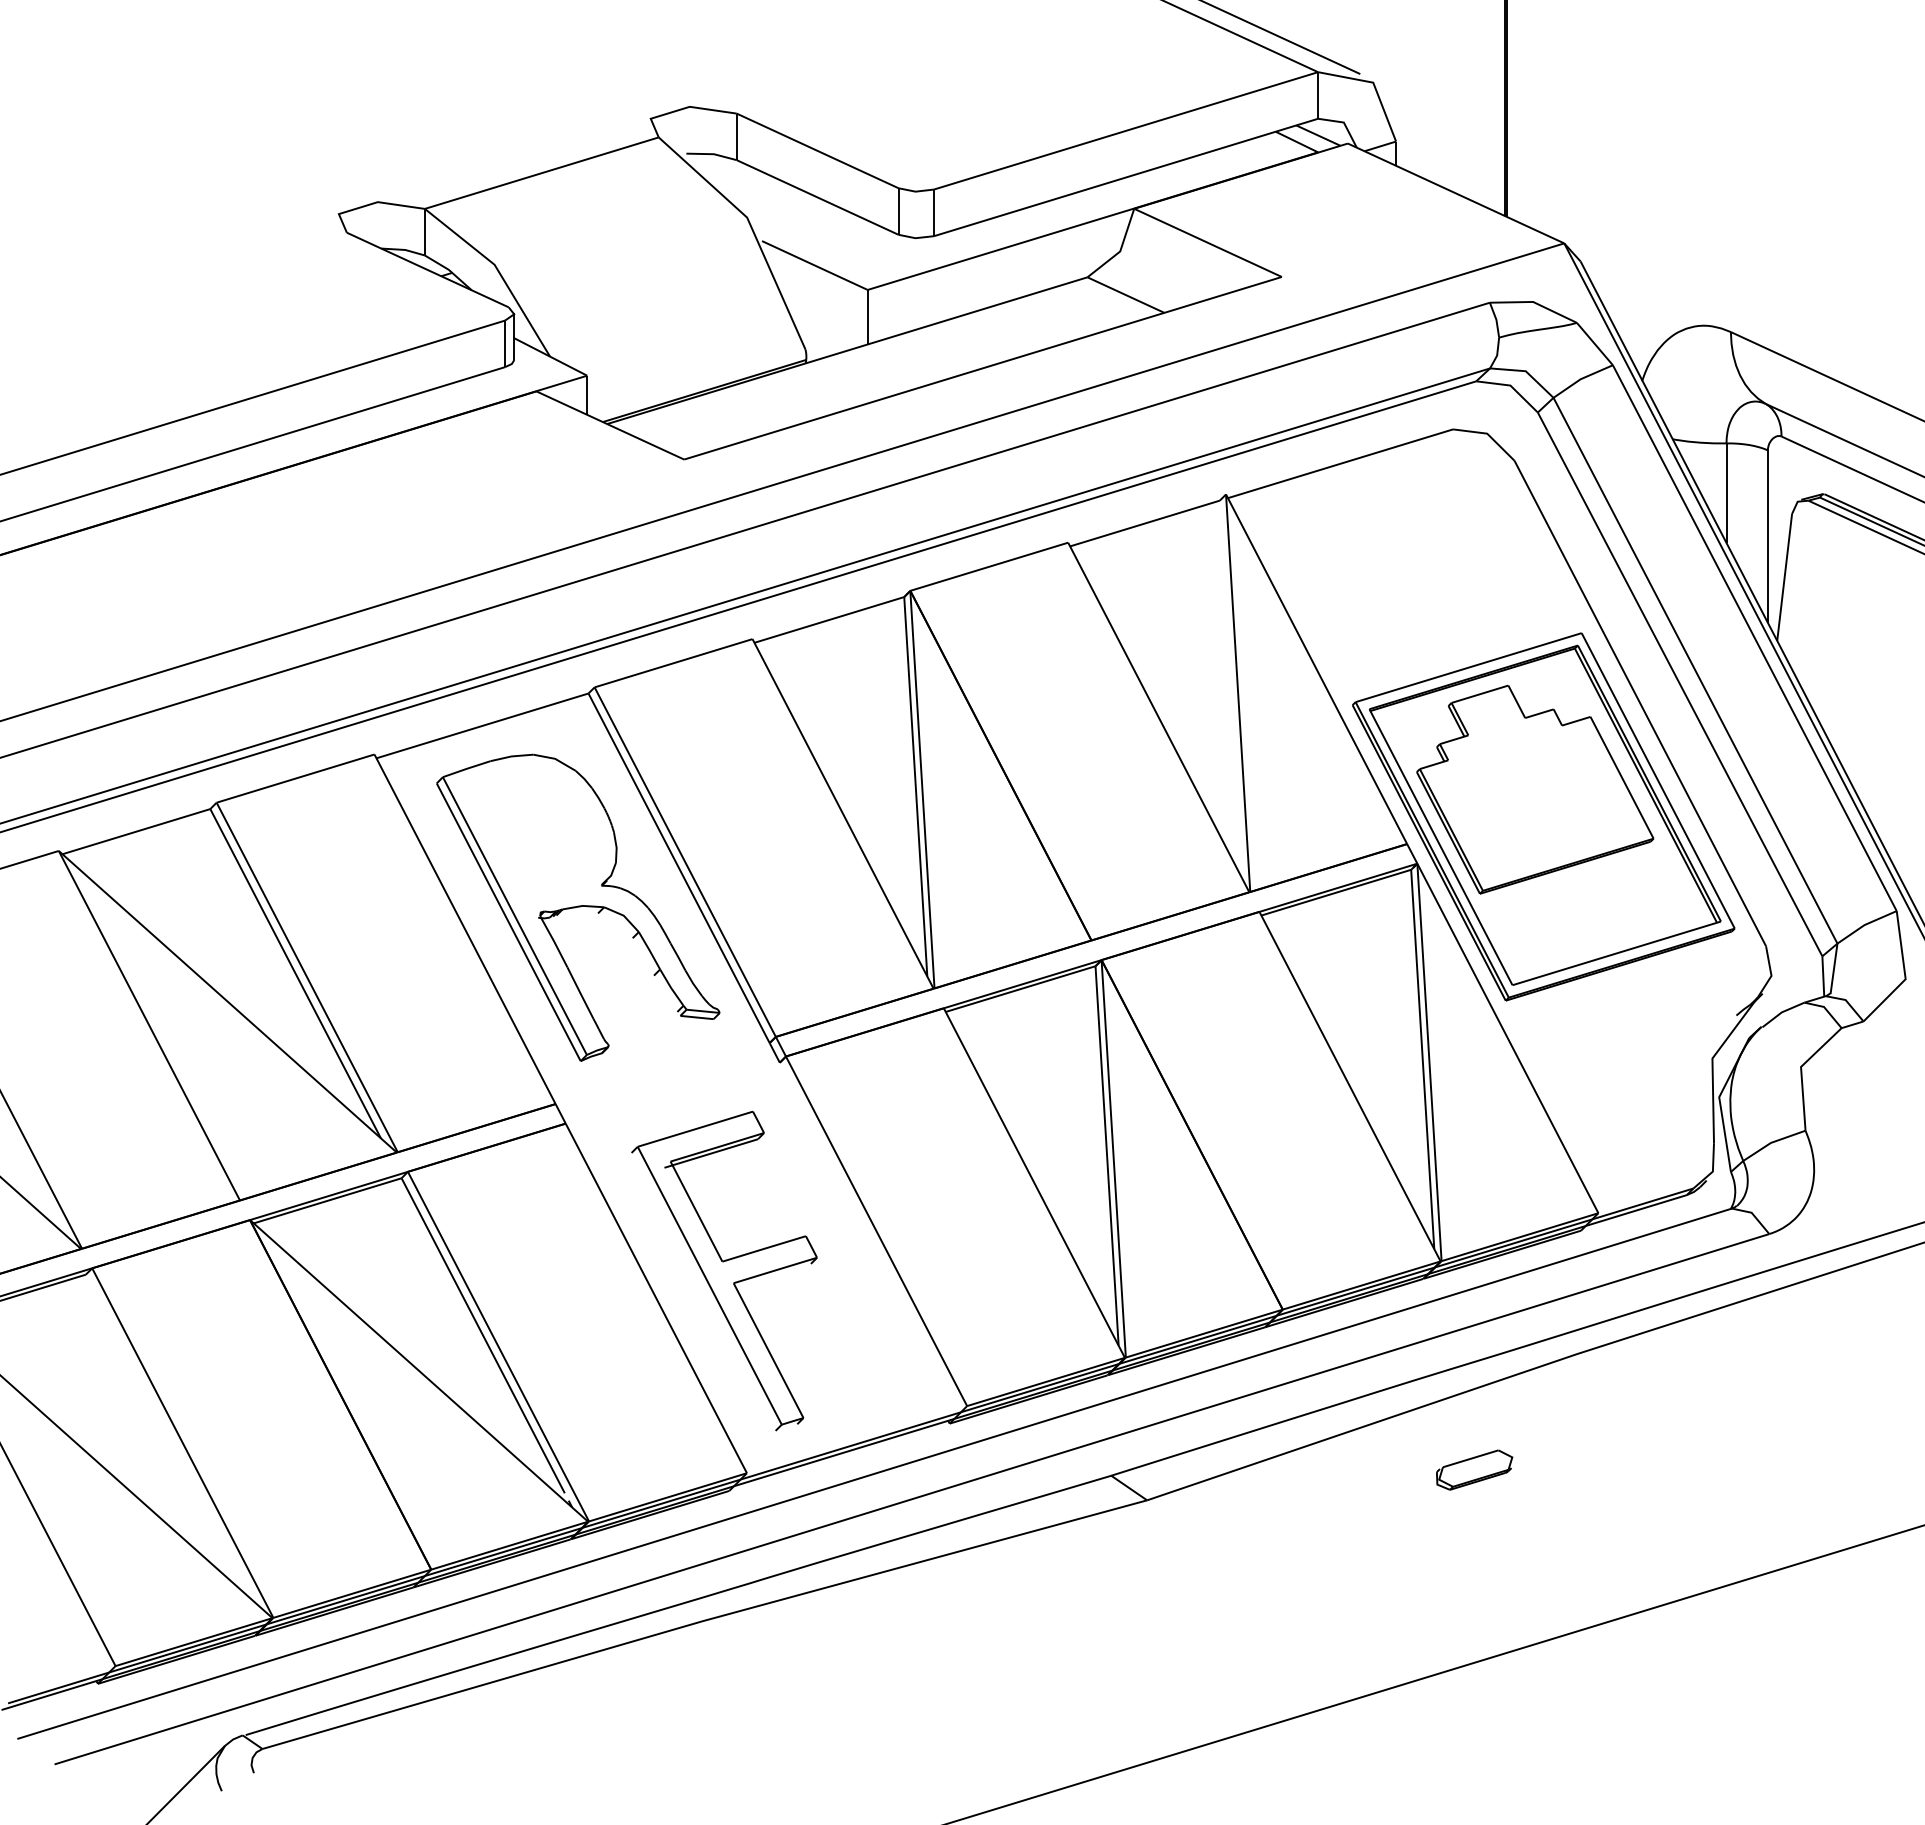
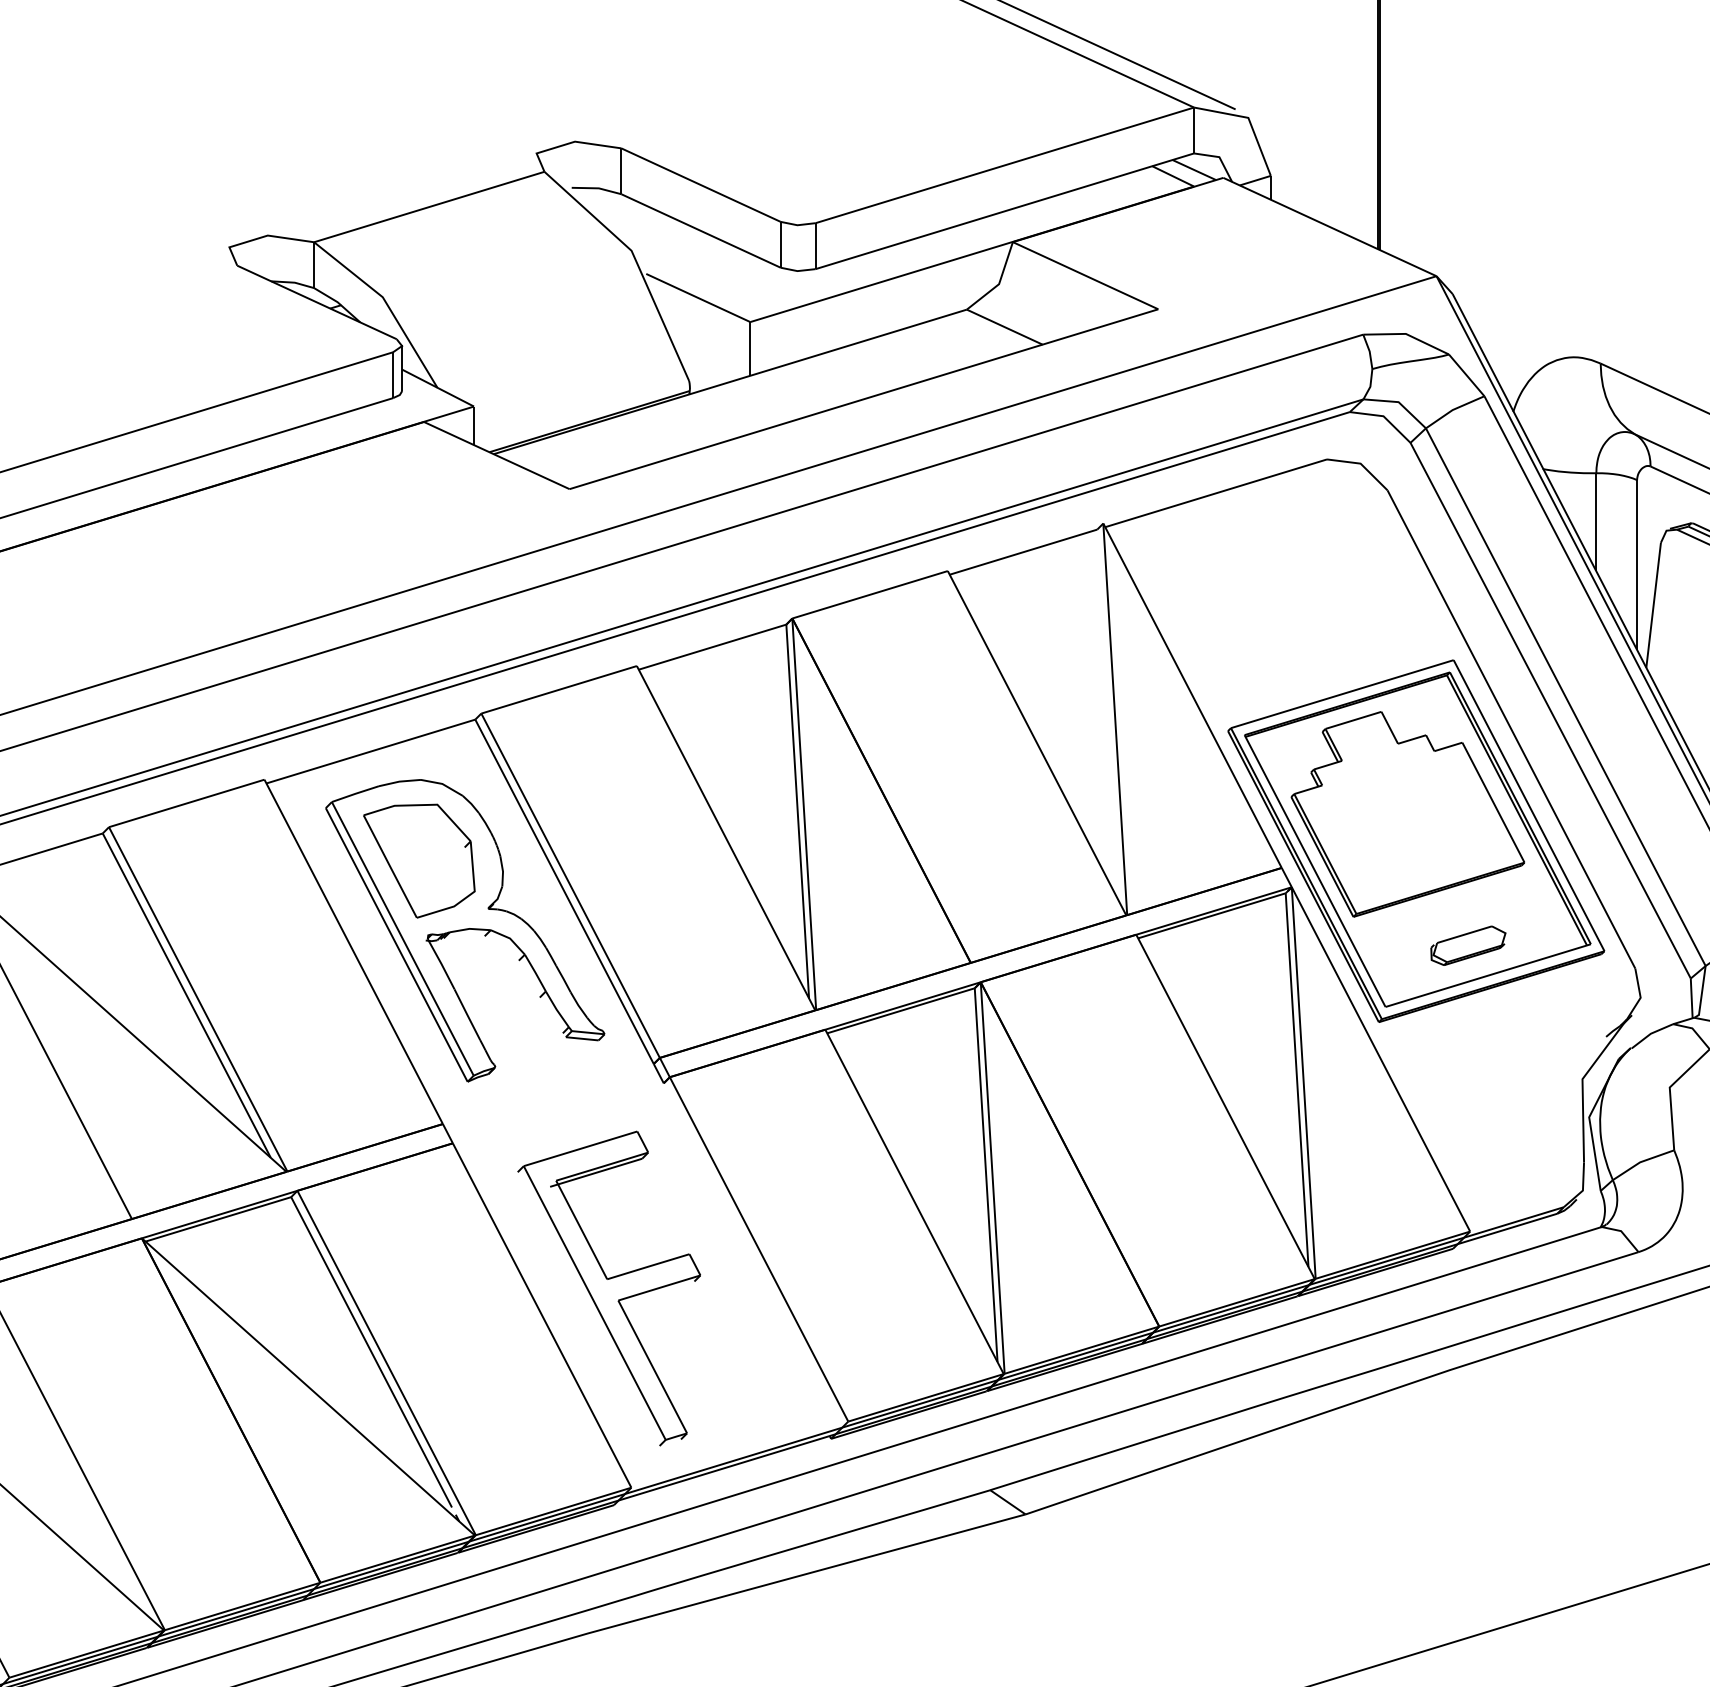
part: (531, 837) -> (419, 861), added
part: (1474, 1469) -> (1468, 945), moved

